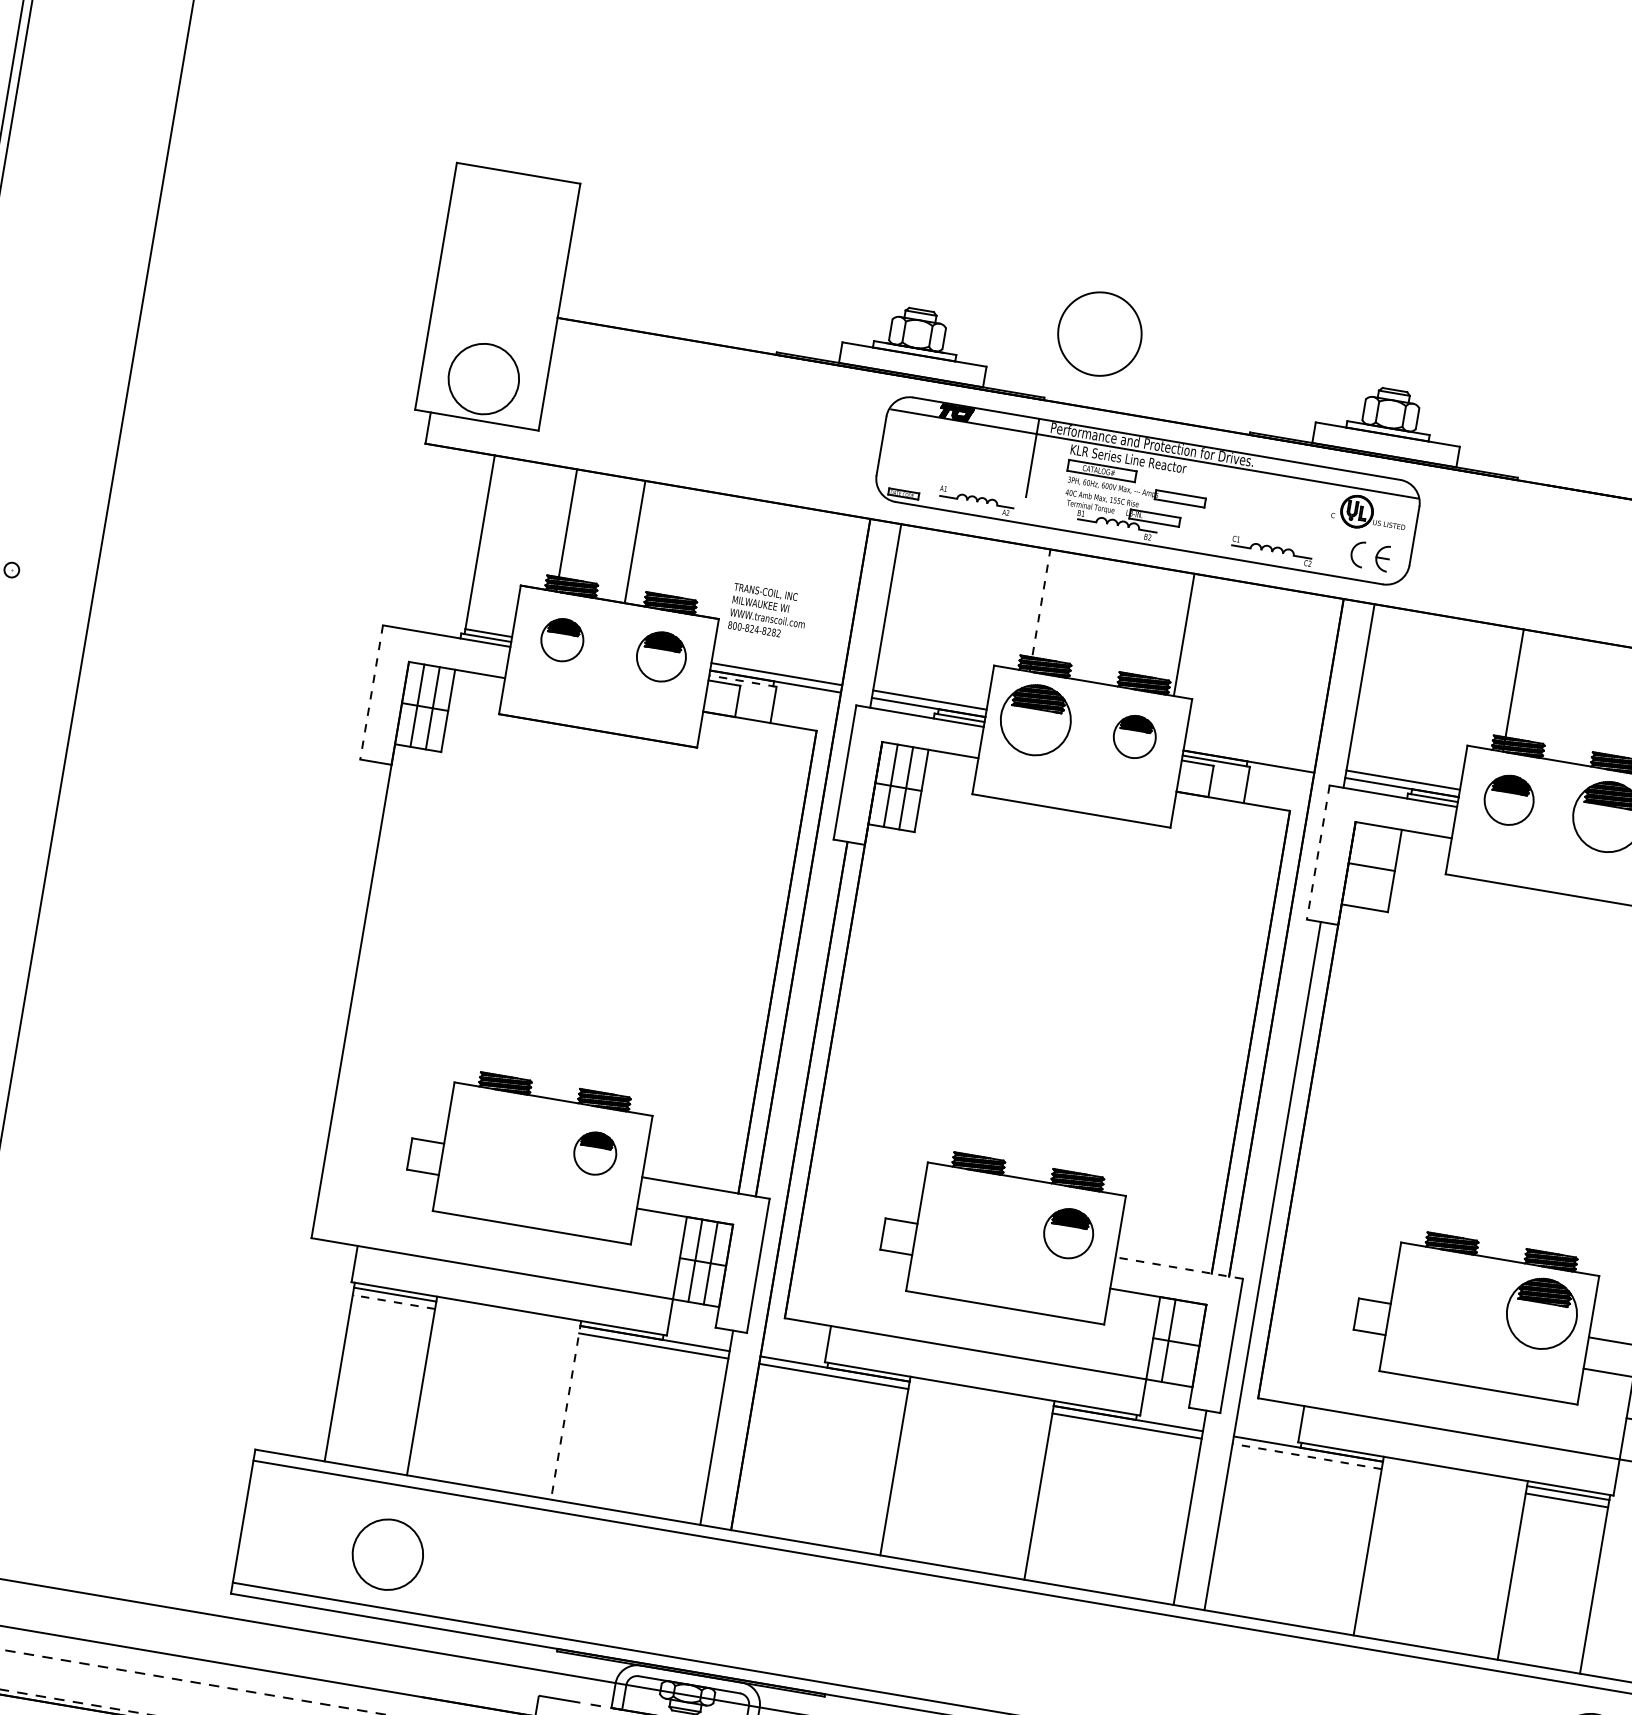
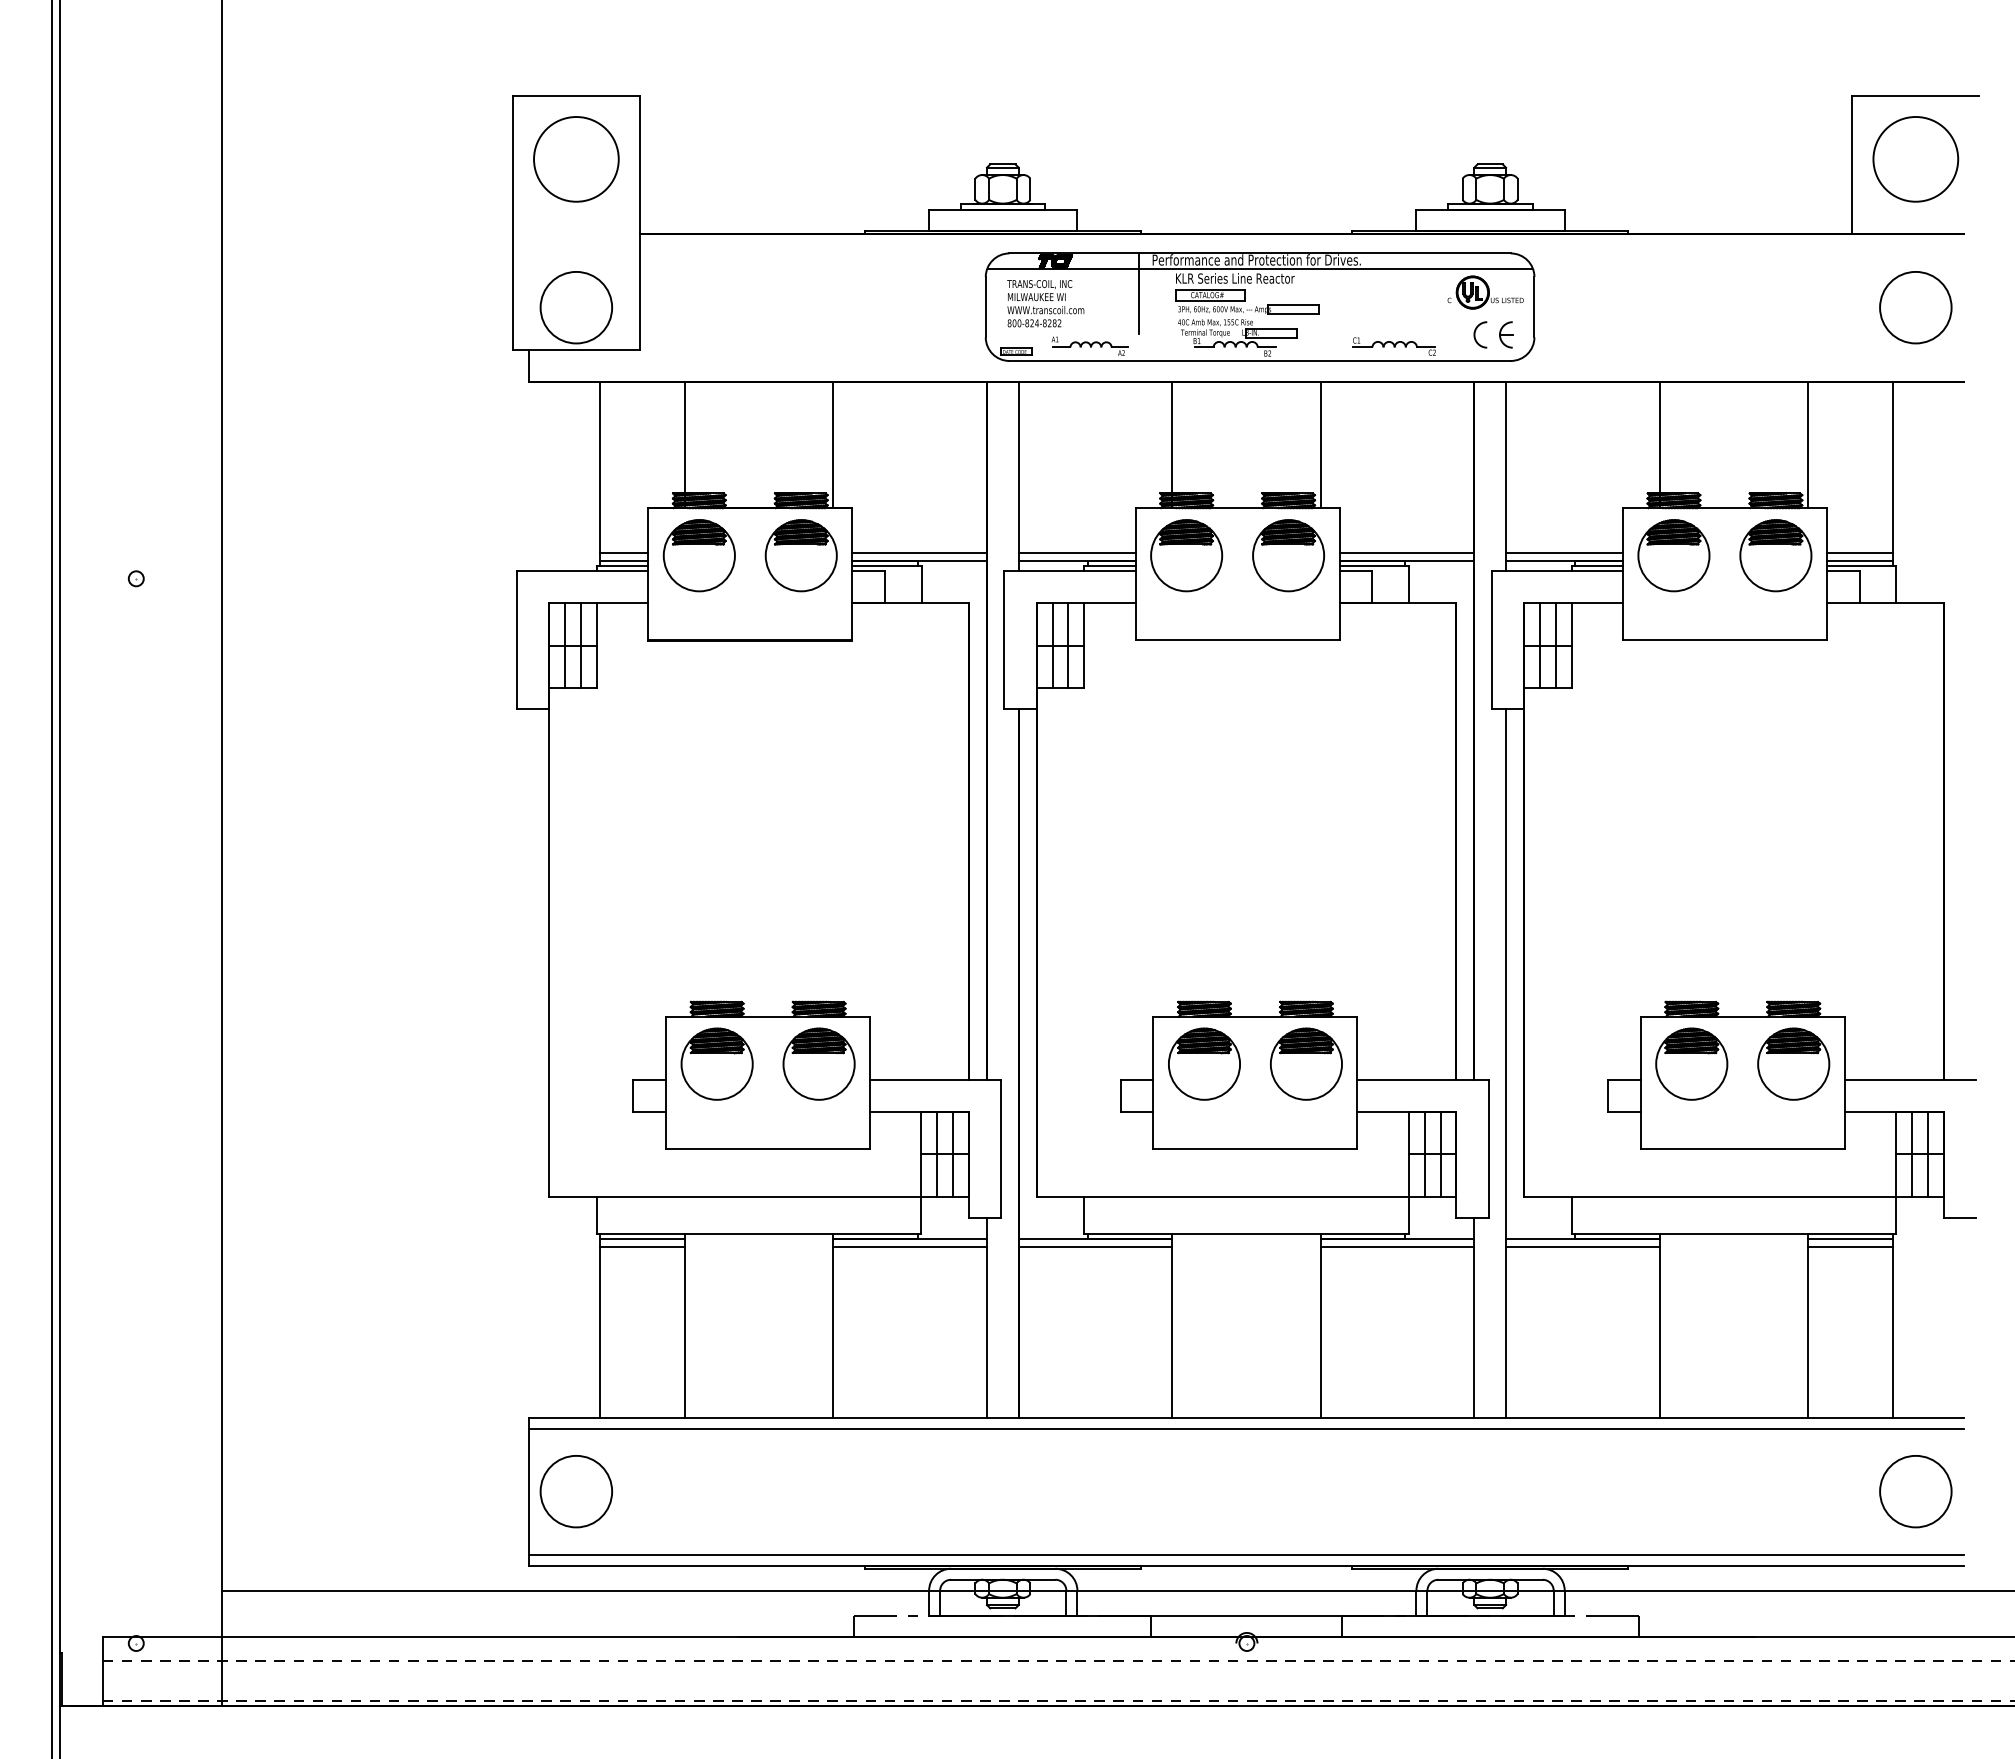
circle: (1099, 334) -> (576, 159), moved
line: (635, 542) -> (833, 445), moved
line: (1040, 610) -> (1172, 445), dashed -> solid
text: (768, 611) -> (1045, 303), moved
line: (490, 625) -> (624, 553), added
part: (561, 639) -> (698, 555), size x1.67
part: (660, 656) -> (800, 555), size x1.43
line: (742, 681) -> (886, 566), dashed -> solid
line: (371, 692) -> (517, 640), dashed -> solid
part: (1134, 736) -> (1288, 555), size x1.67
line: (1249, 754) -> (1406, 553), added
part: (1508, 800) -> (1673, 555), size x1.43
line: (1318, 852) -> (1491, 640), dashed -> solid
line: (1363, 865) -> (1539, 645), added
line: (1379, 868) -> (1555, 645), added
part: (495, 1136) -> (716, 1063), added
part: (594, 1152) -> (818, 1063), size x1.67
part: (969, 1216) -> (1204, 1063), added
part: (1068, 1233) -> (1306, 1063), size x1.43
line: (1178, 1267) -> (1422, 1079), dashed -> solid
part: (1442, 1296) -> (1691, 1063), added
line: (393, 1301) -> (642, 1246), dashed -> solid
line: (1184, 1342) -> (1440, 1153), added
line: (566, 1409) -> (833, 1325), dashed -> solid
line: (1306, 1456) -> (1582, 1246), dashed -> solid
circle: (387, 1554) -> (575, 1491), moved

